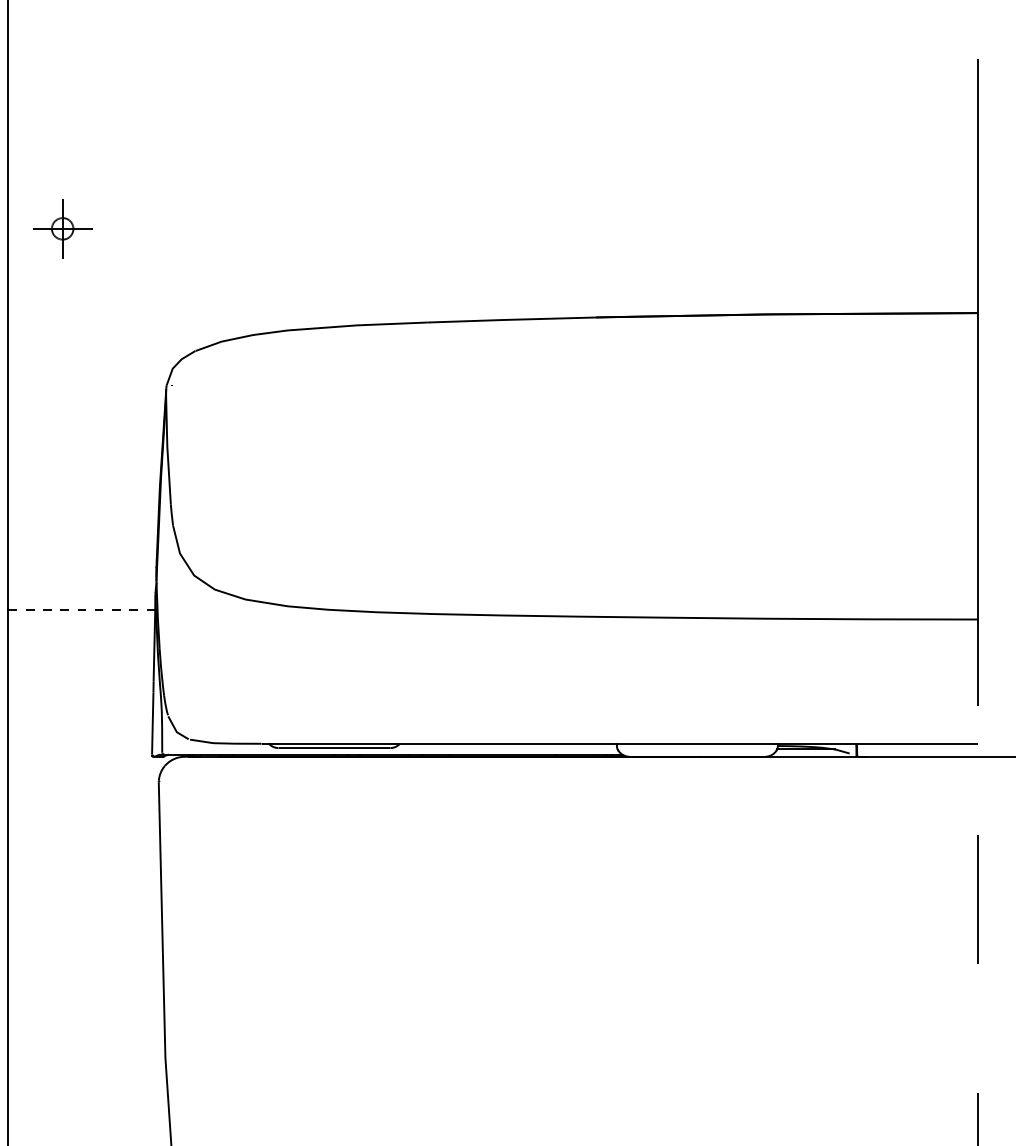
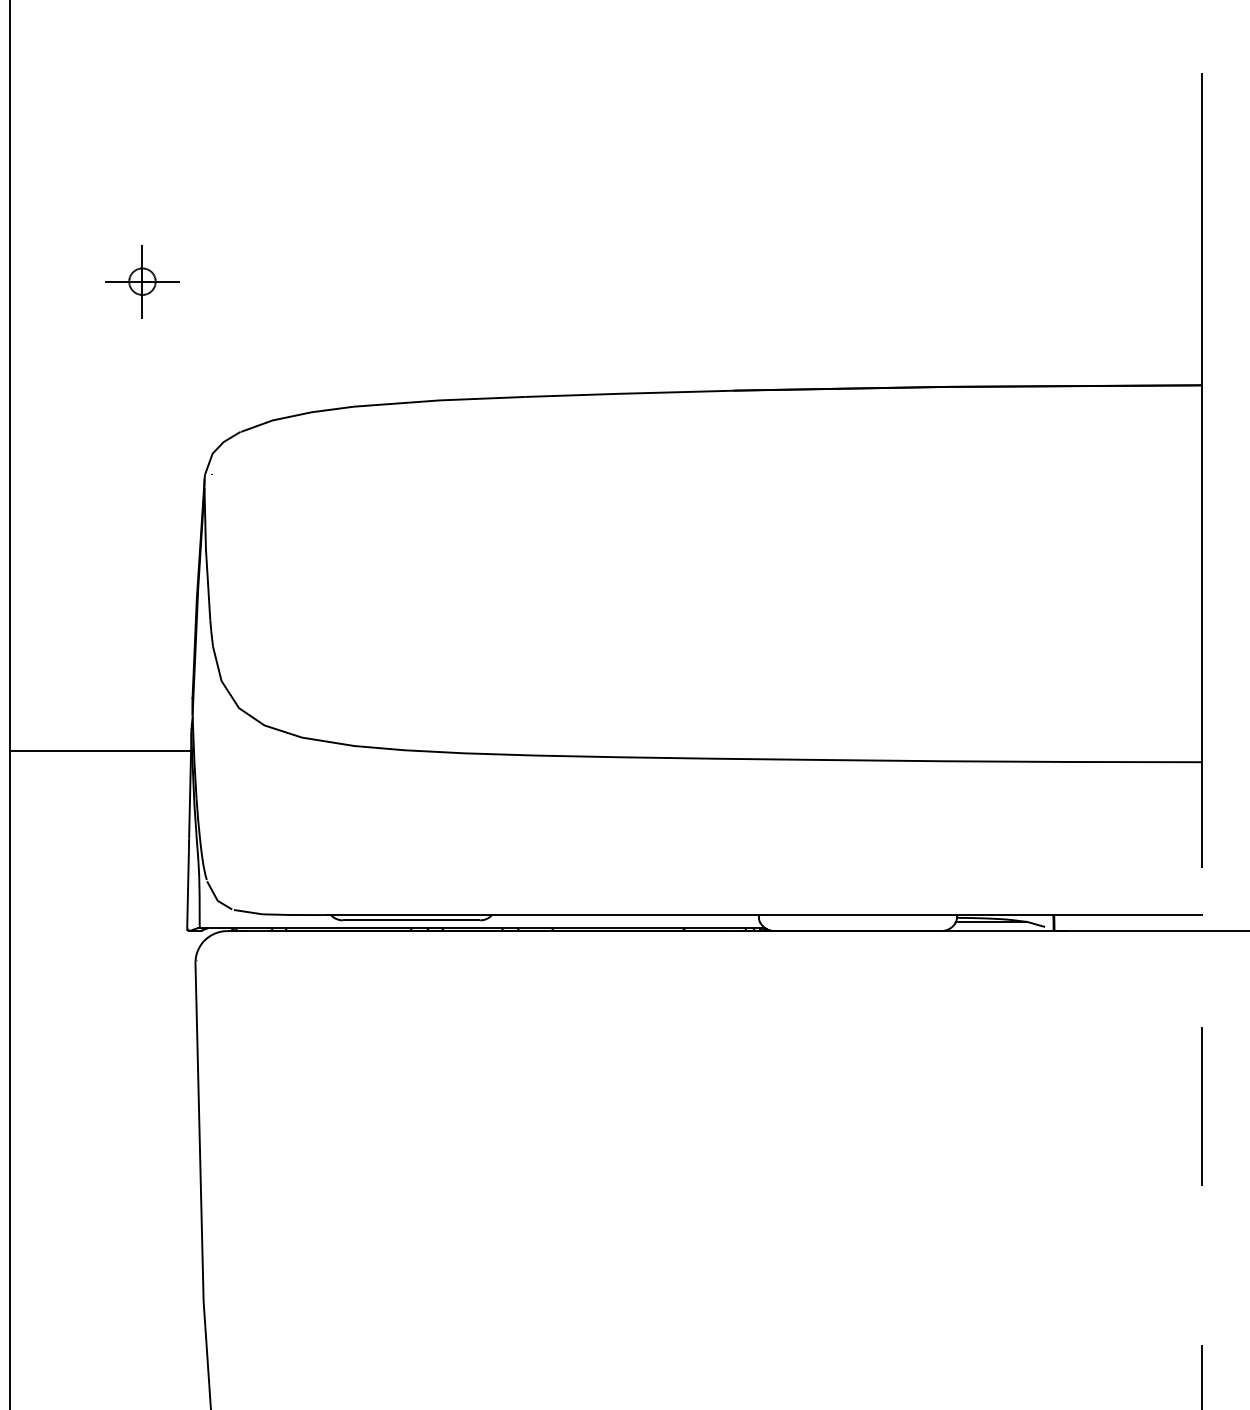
part: (62, 228) -> (142, 281), moved
line: (81, 610) -> (100, 751), dashed -> solid

